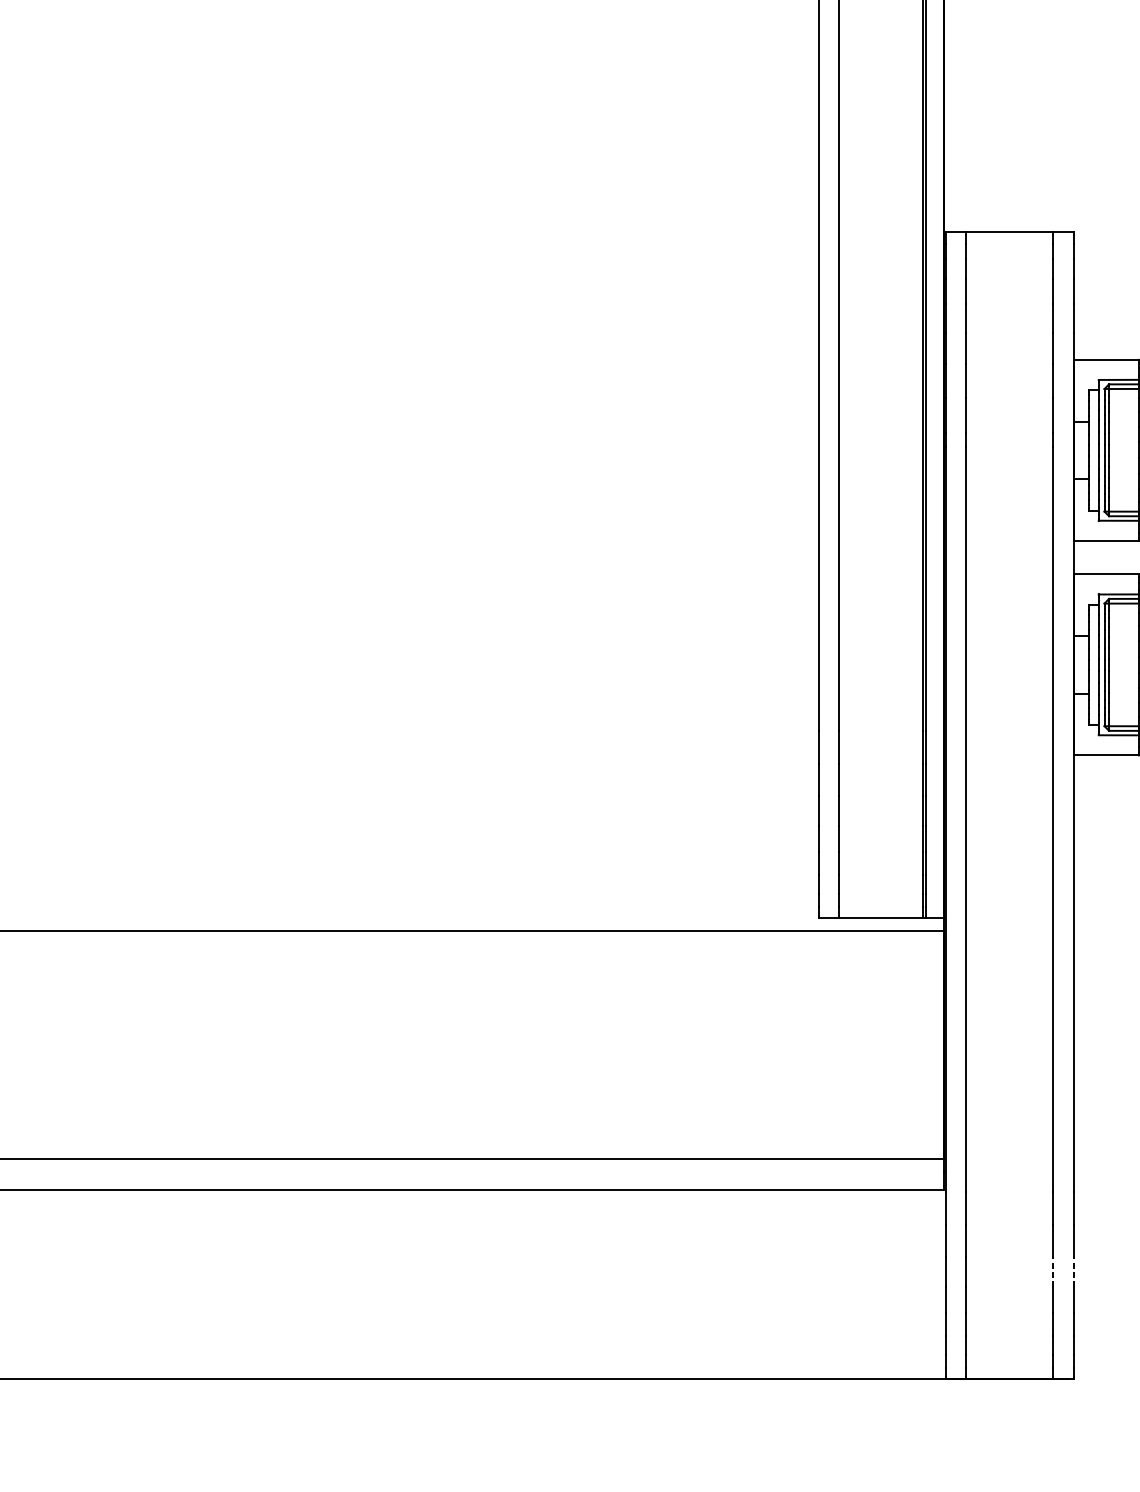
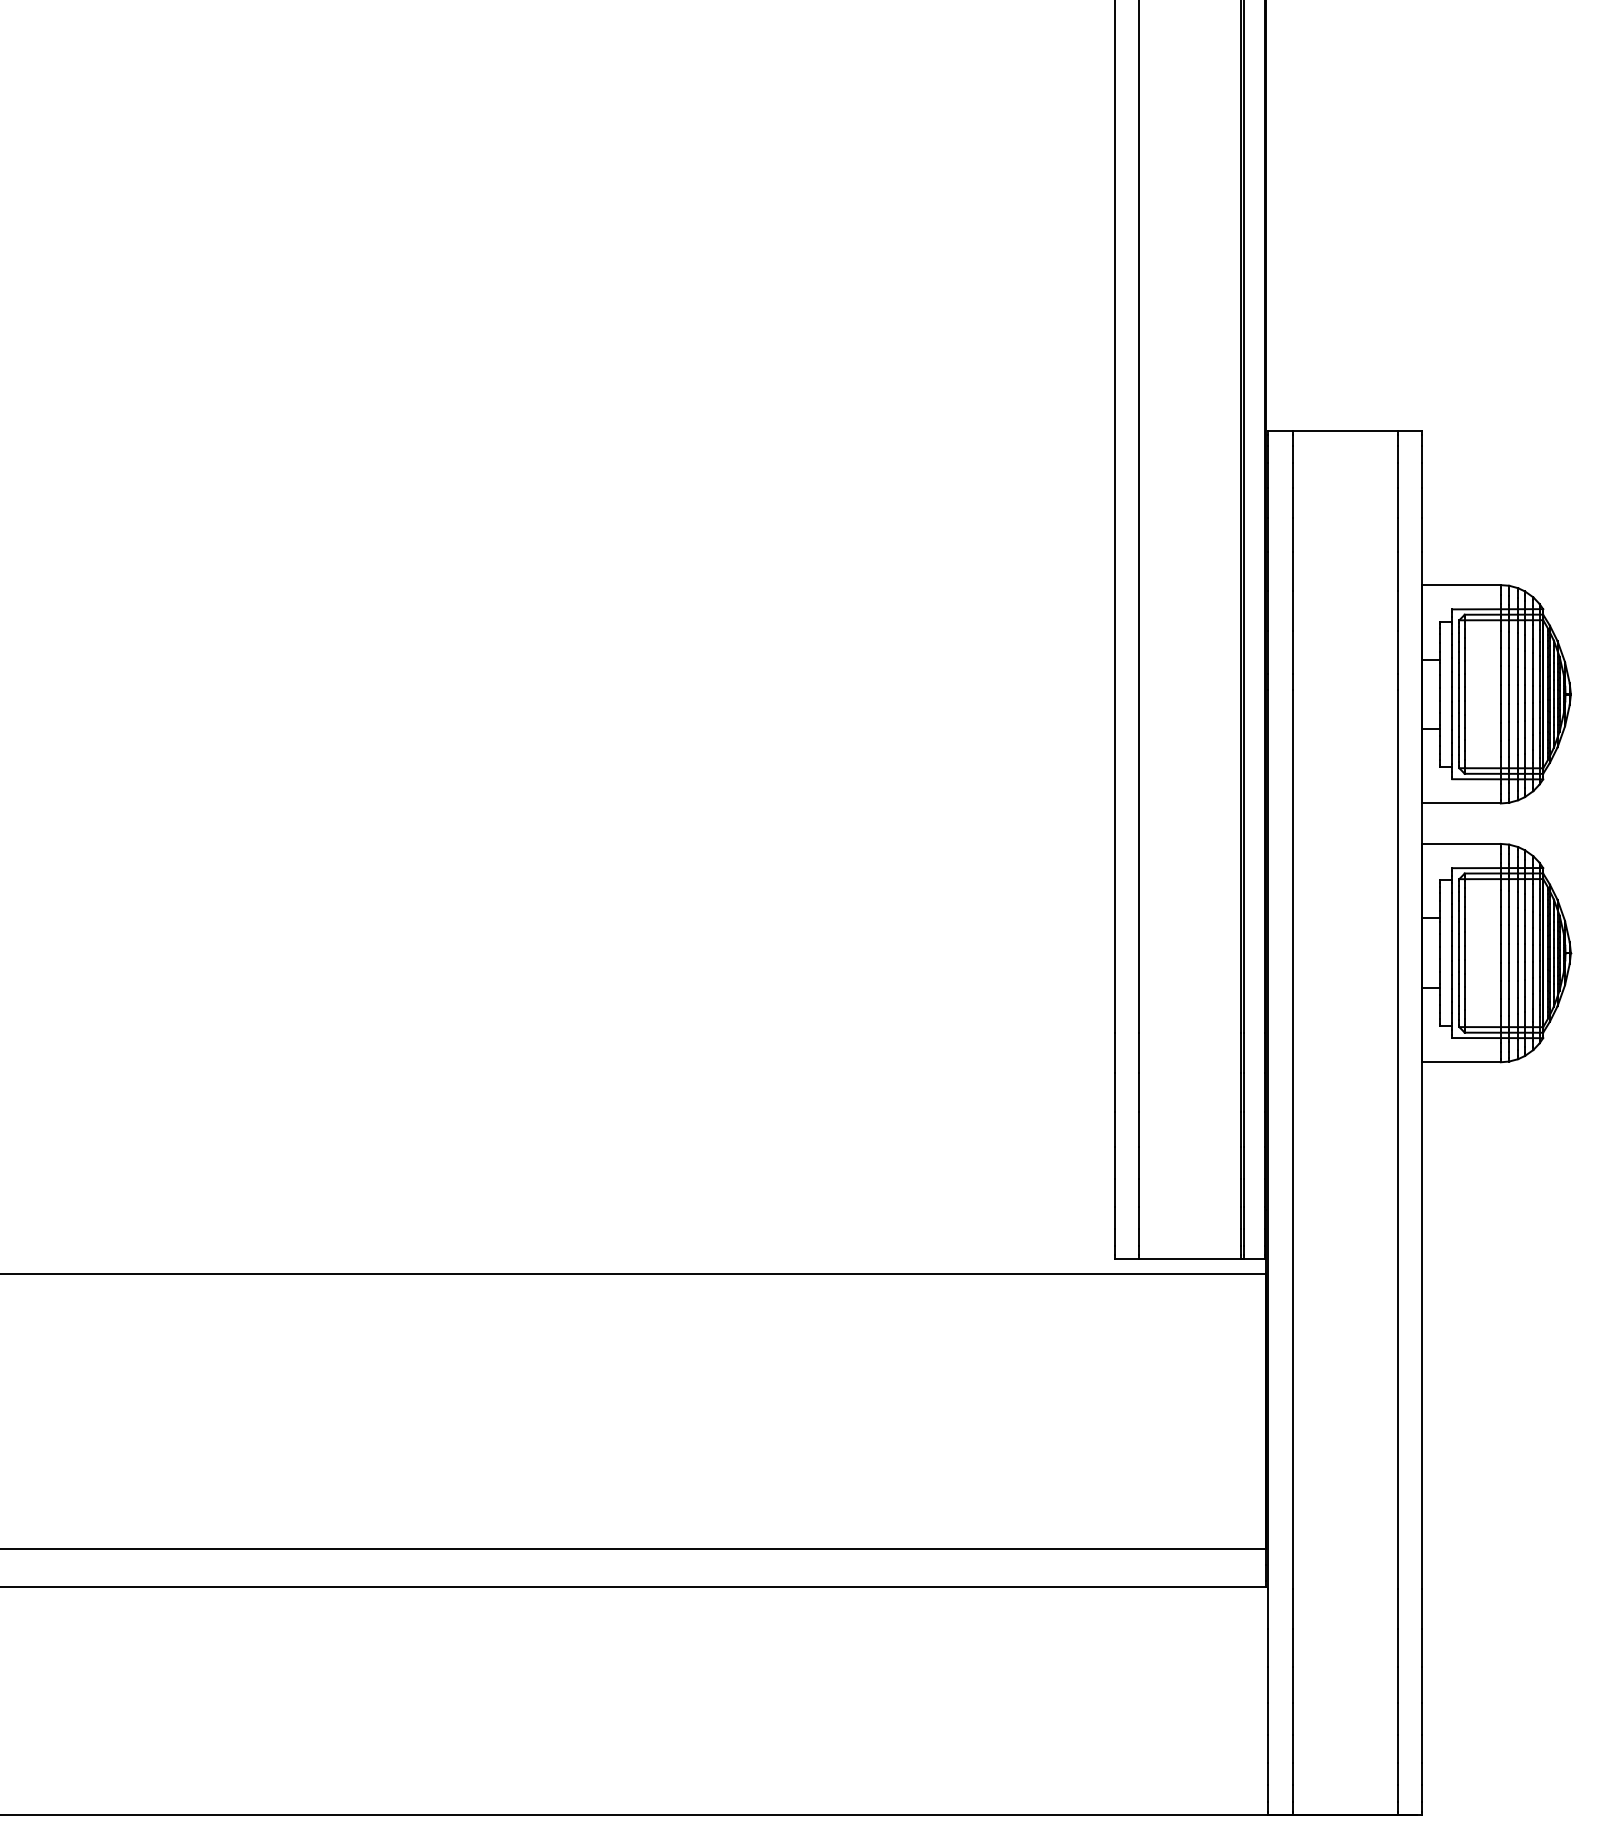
line: (1053, 1272) -> (1397, 1685), dashed -> solid
line: (1073, 1272) -> (1421, 1685), dashed -> solid

